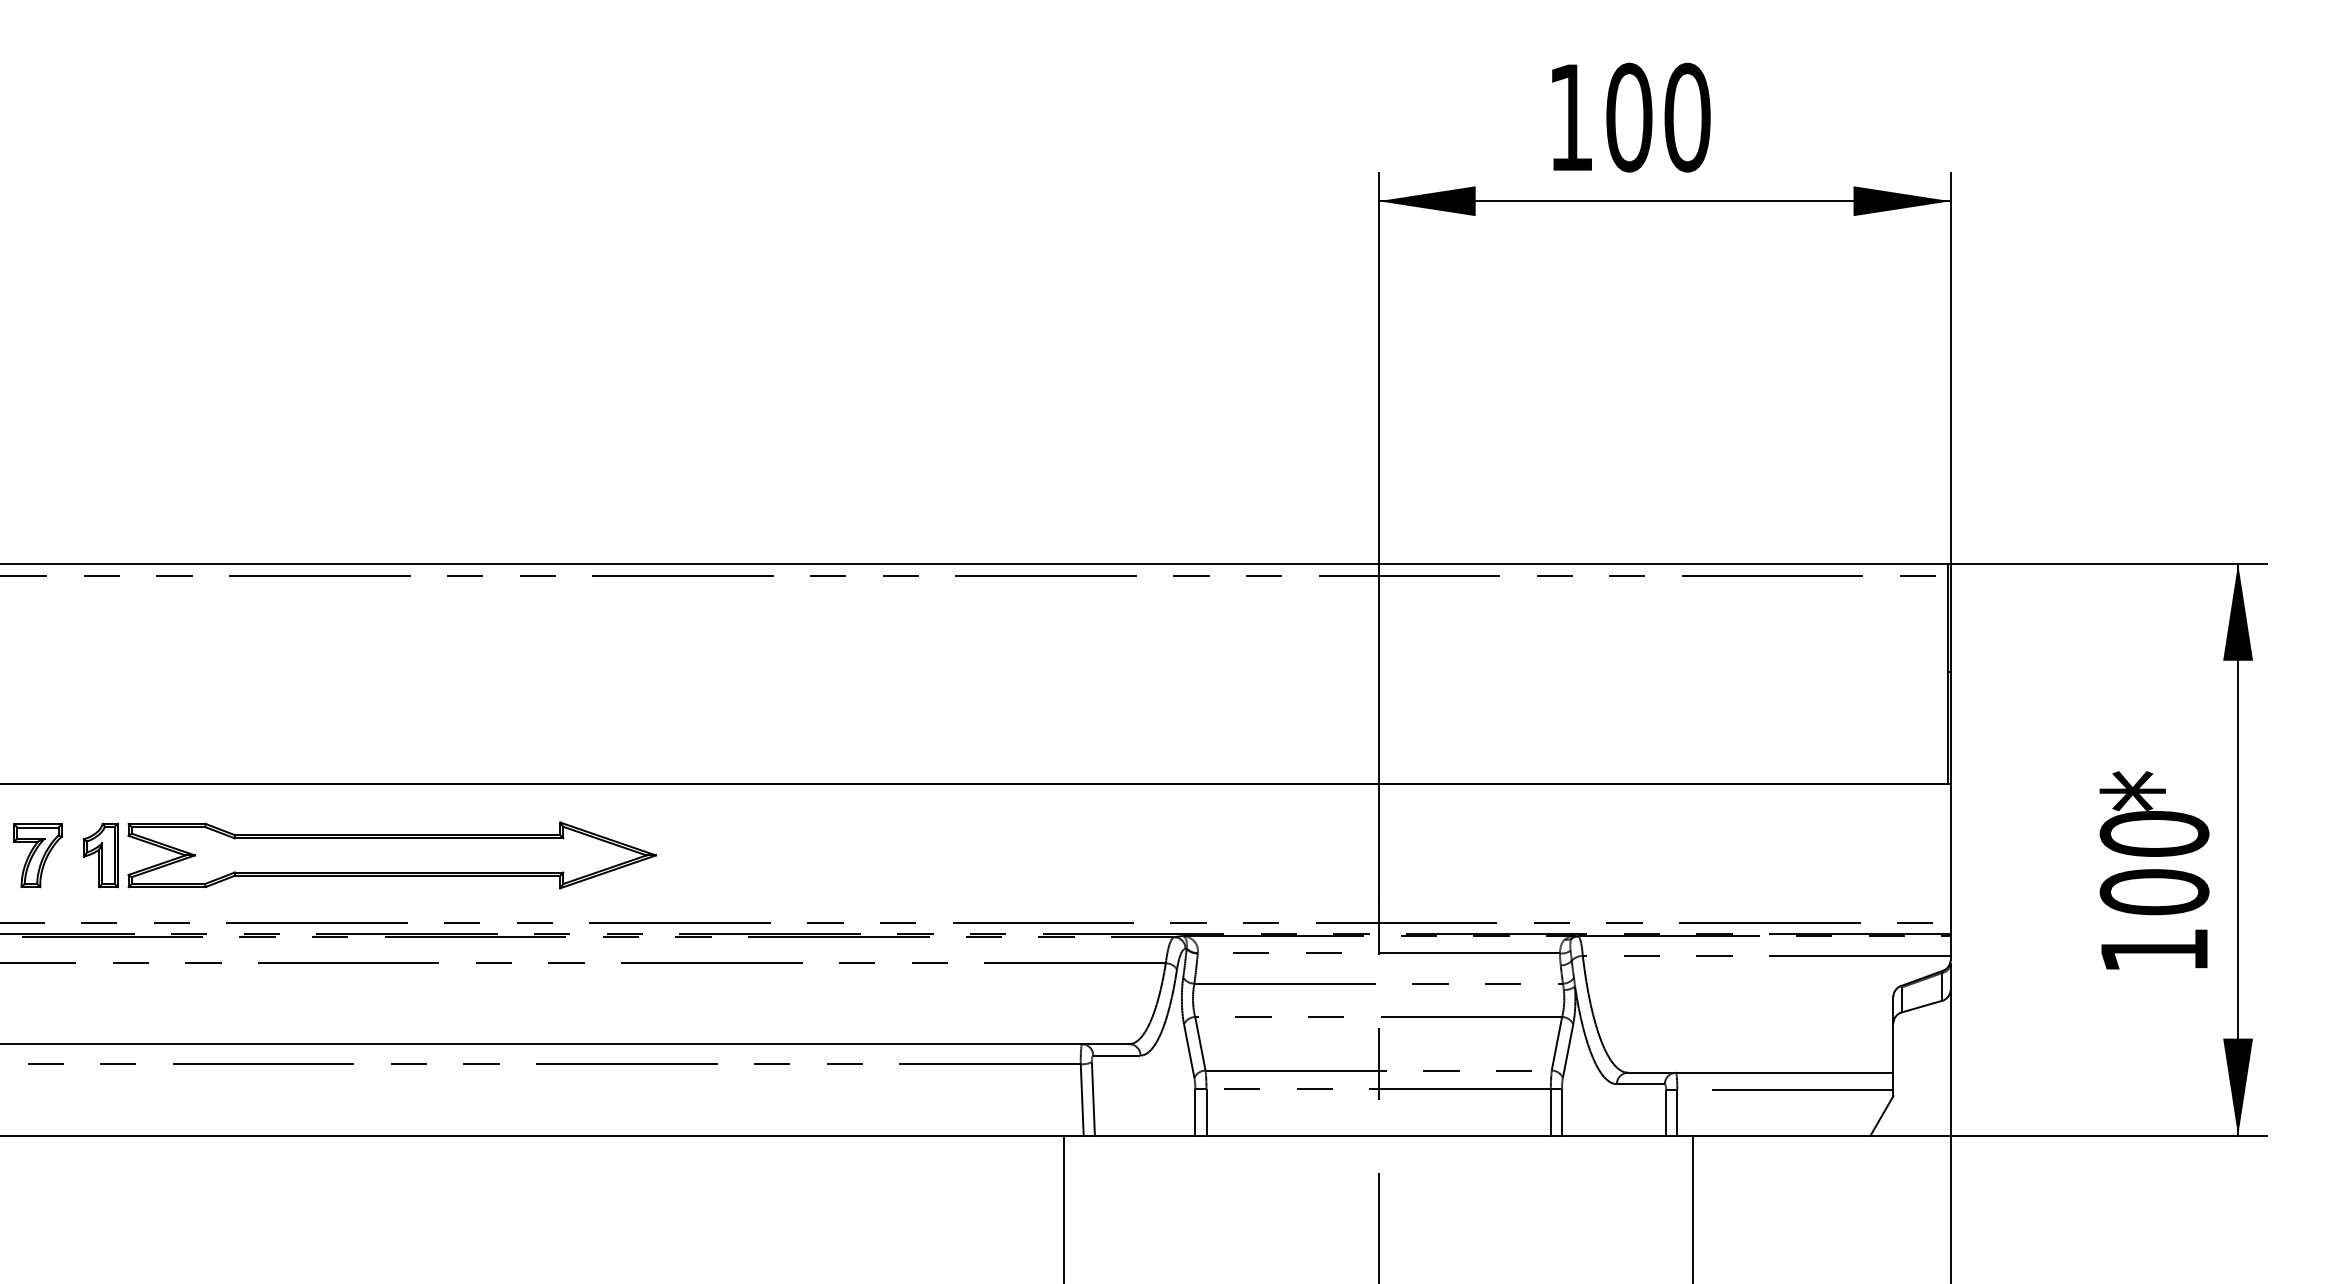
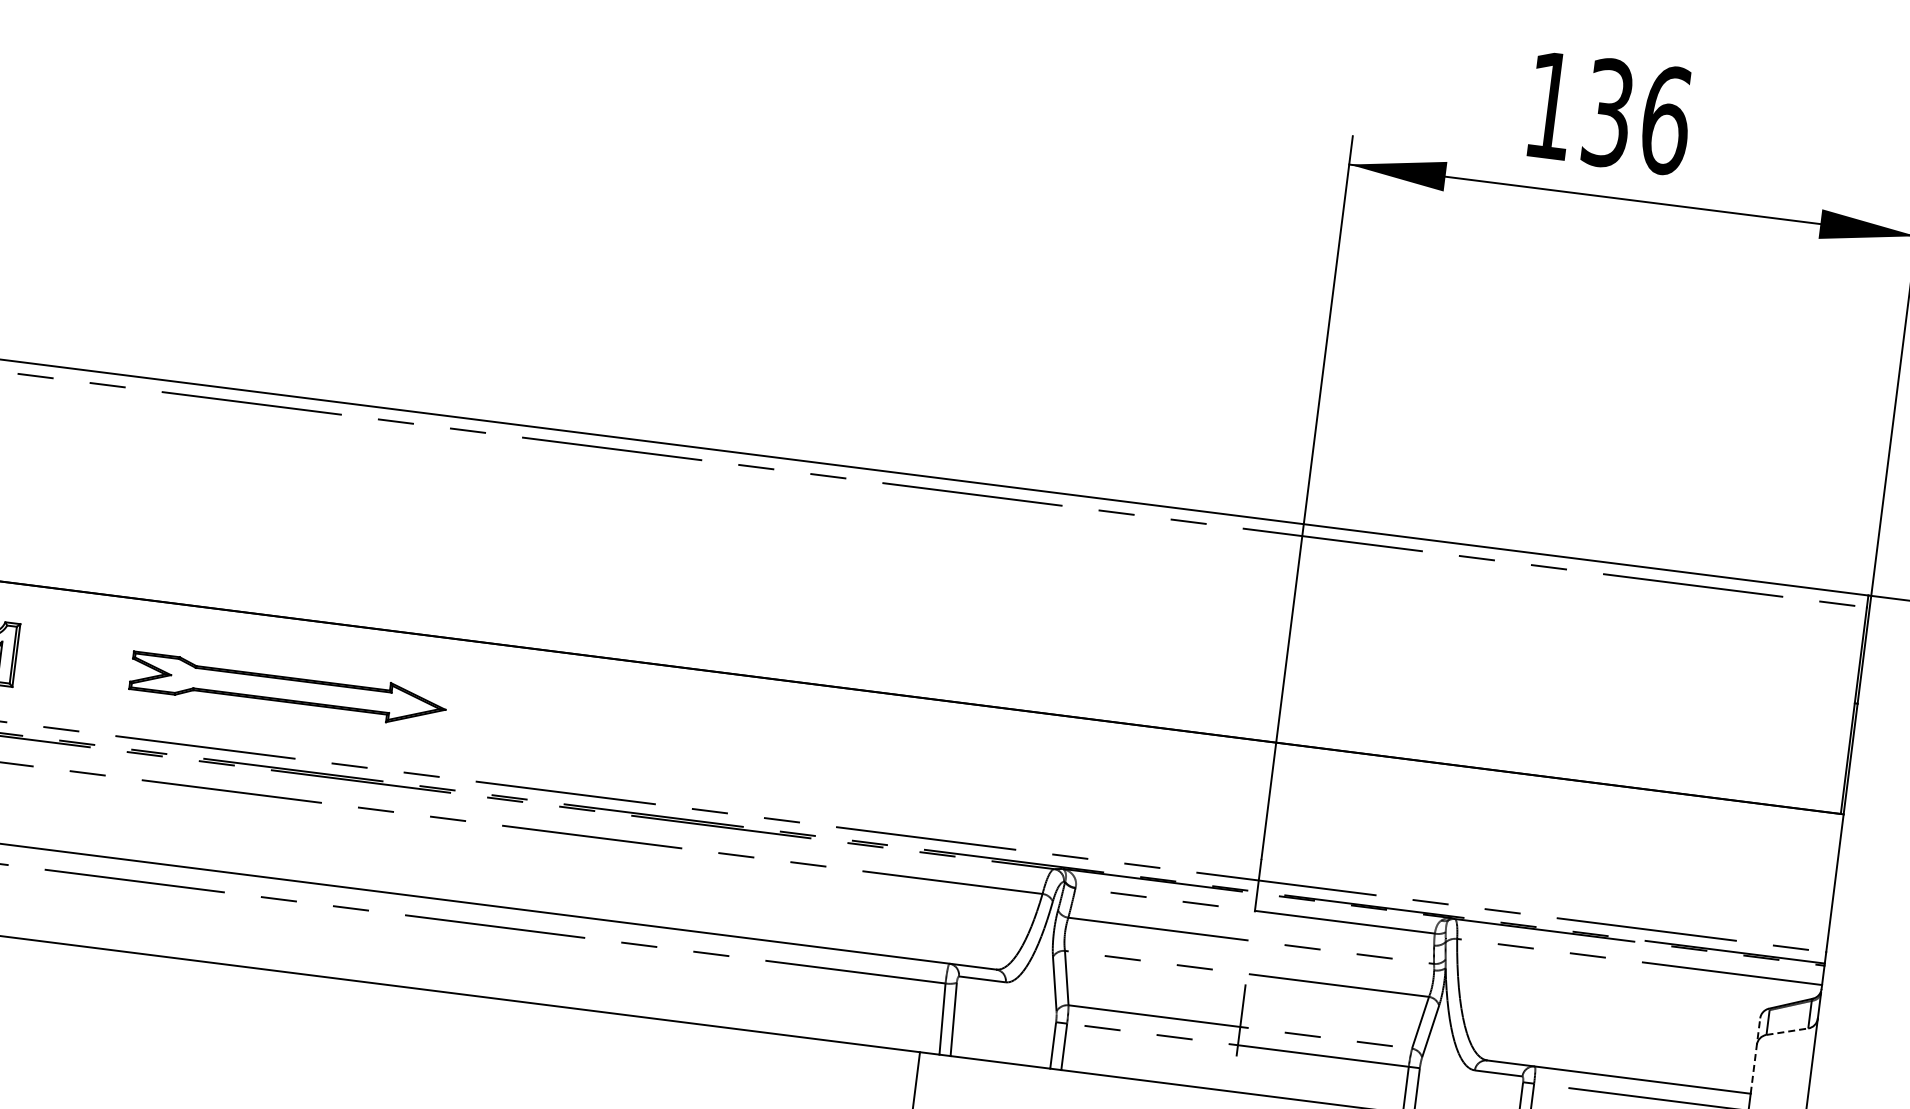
text: (1658, 117) -> (1637, 116), 100 -> 136
part: (391, 855) -> (287, 689), size x0.6
line: (1922, 1006) -> (1787, 1031), solid -> dashed
line: (1893, 1034) -> (1755, 1055), solid -> dashed

